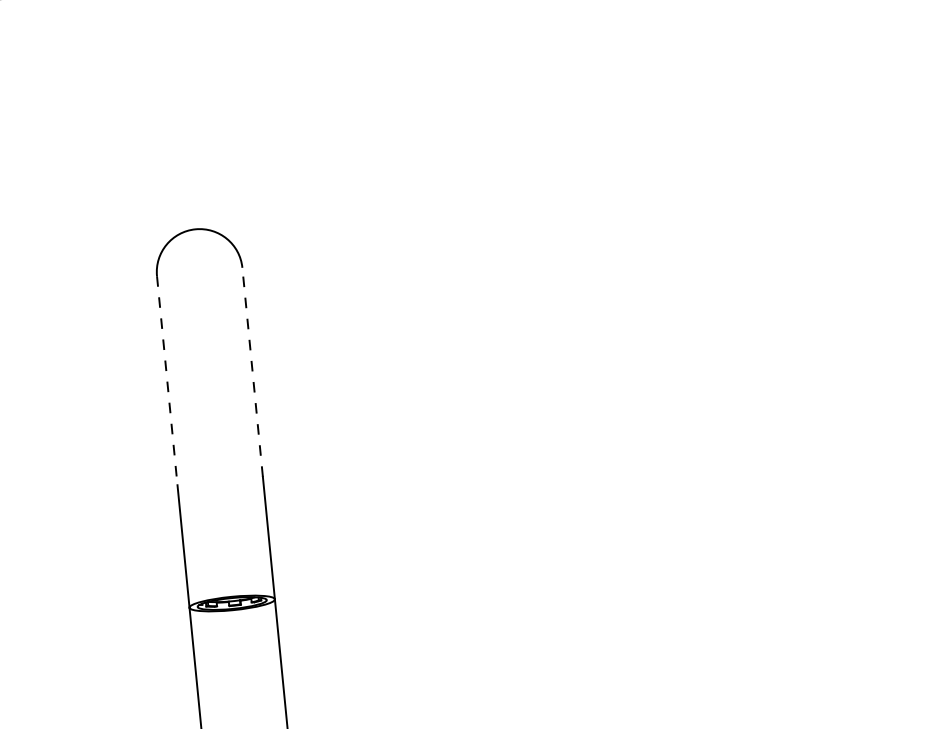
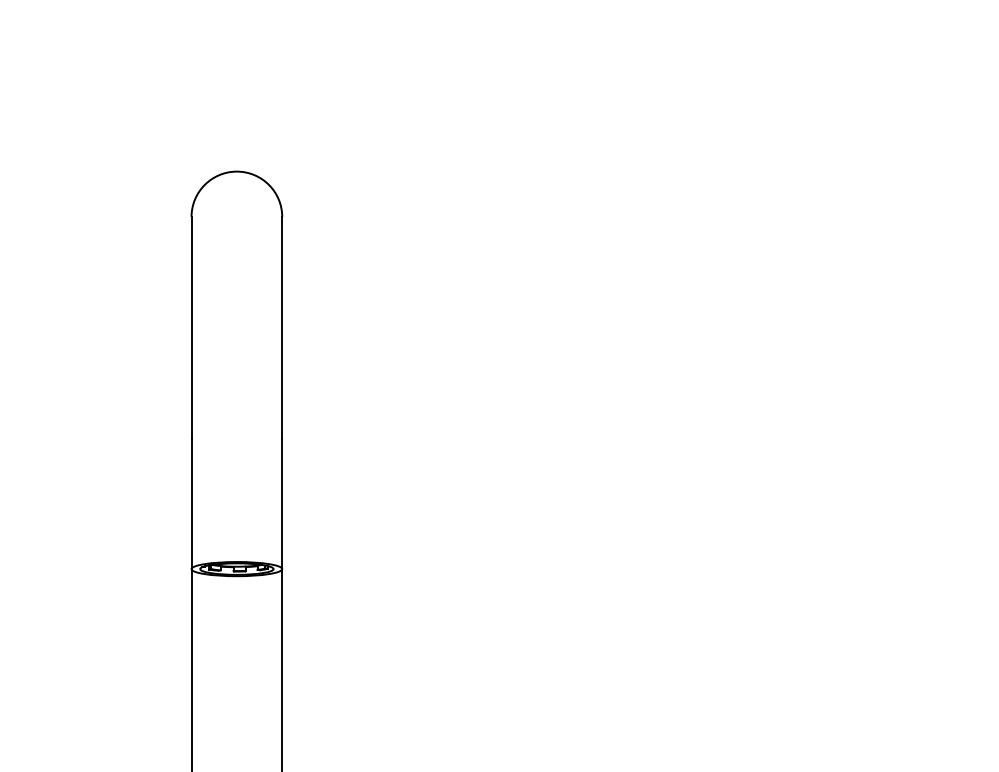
line: (252, 371) -> (282, 327), dashed -> solid
line: (167, 381) -> (191, 328), dashed -> solid

